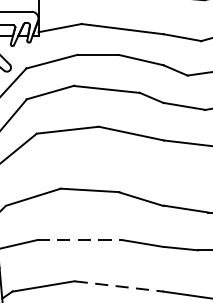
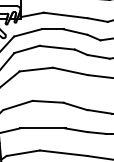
line: (79, 240) -> (42, 128), dashed -> solid
line: (120, 286) -> (64, 153), dashed -> solid

